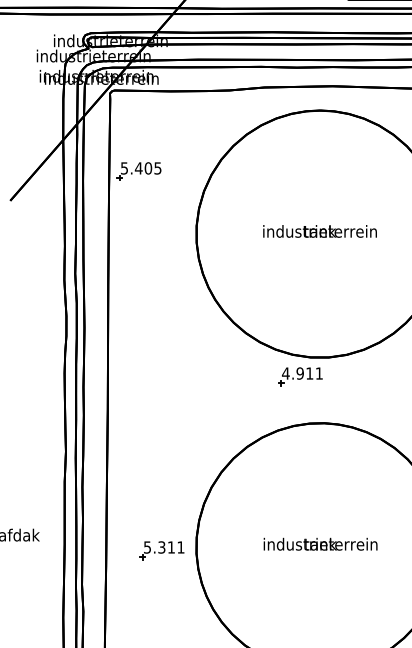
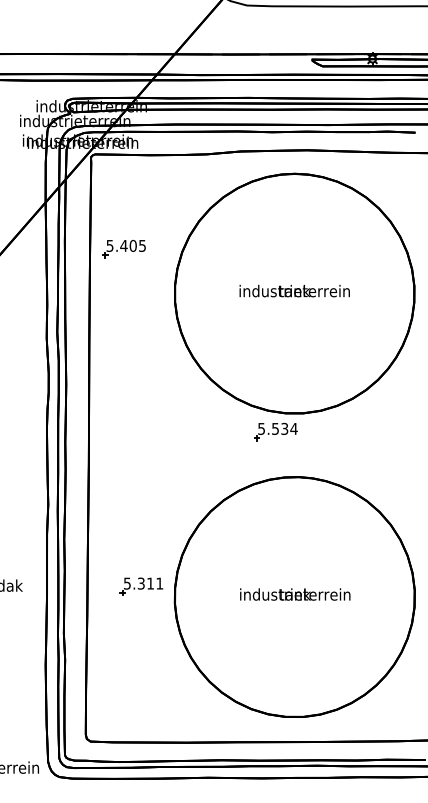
part: (138, 172) -> (123, 249), moved
text: (302, 373) -> (277, 428), 4.911 -> 5.534
part: (162, 550) -> (141, 586), moved

